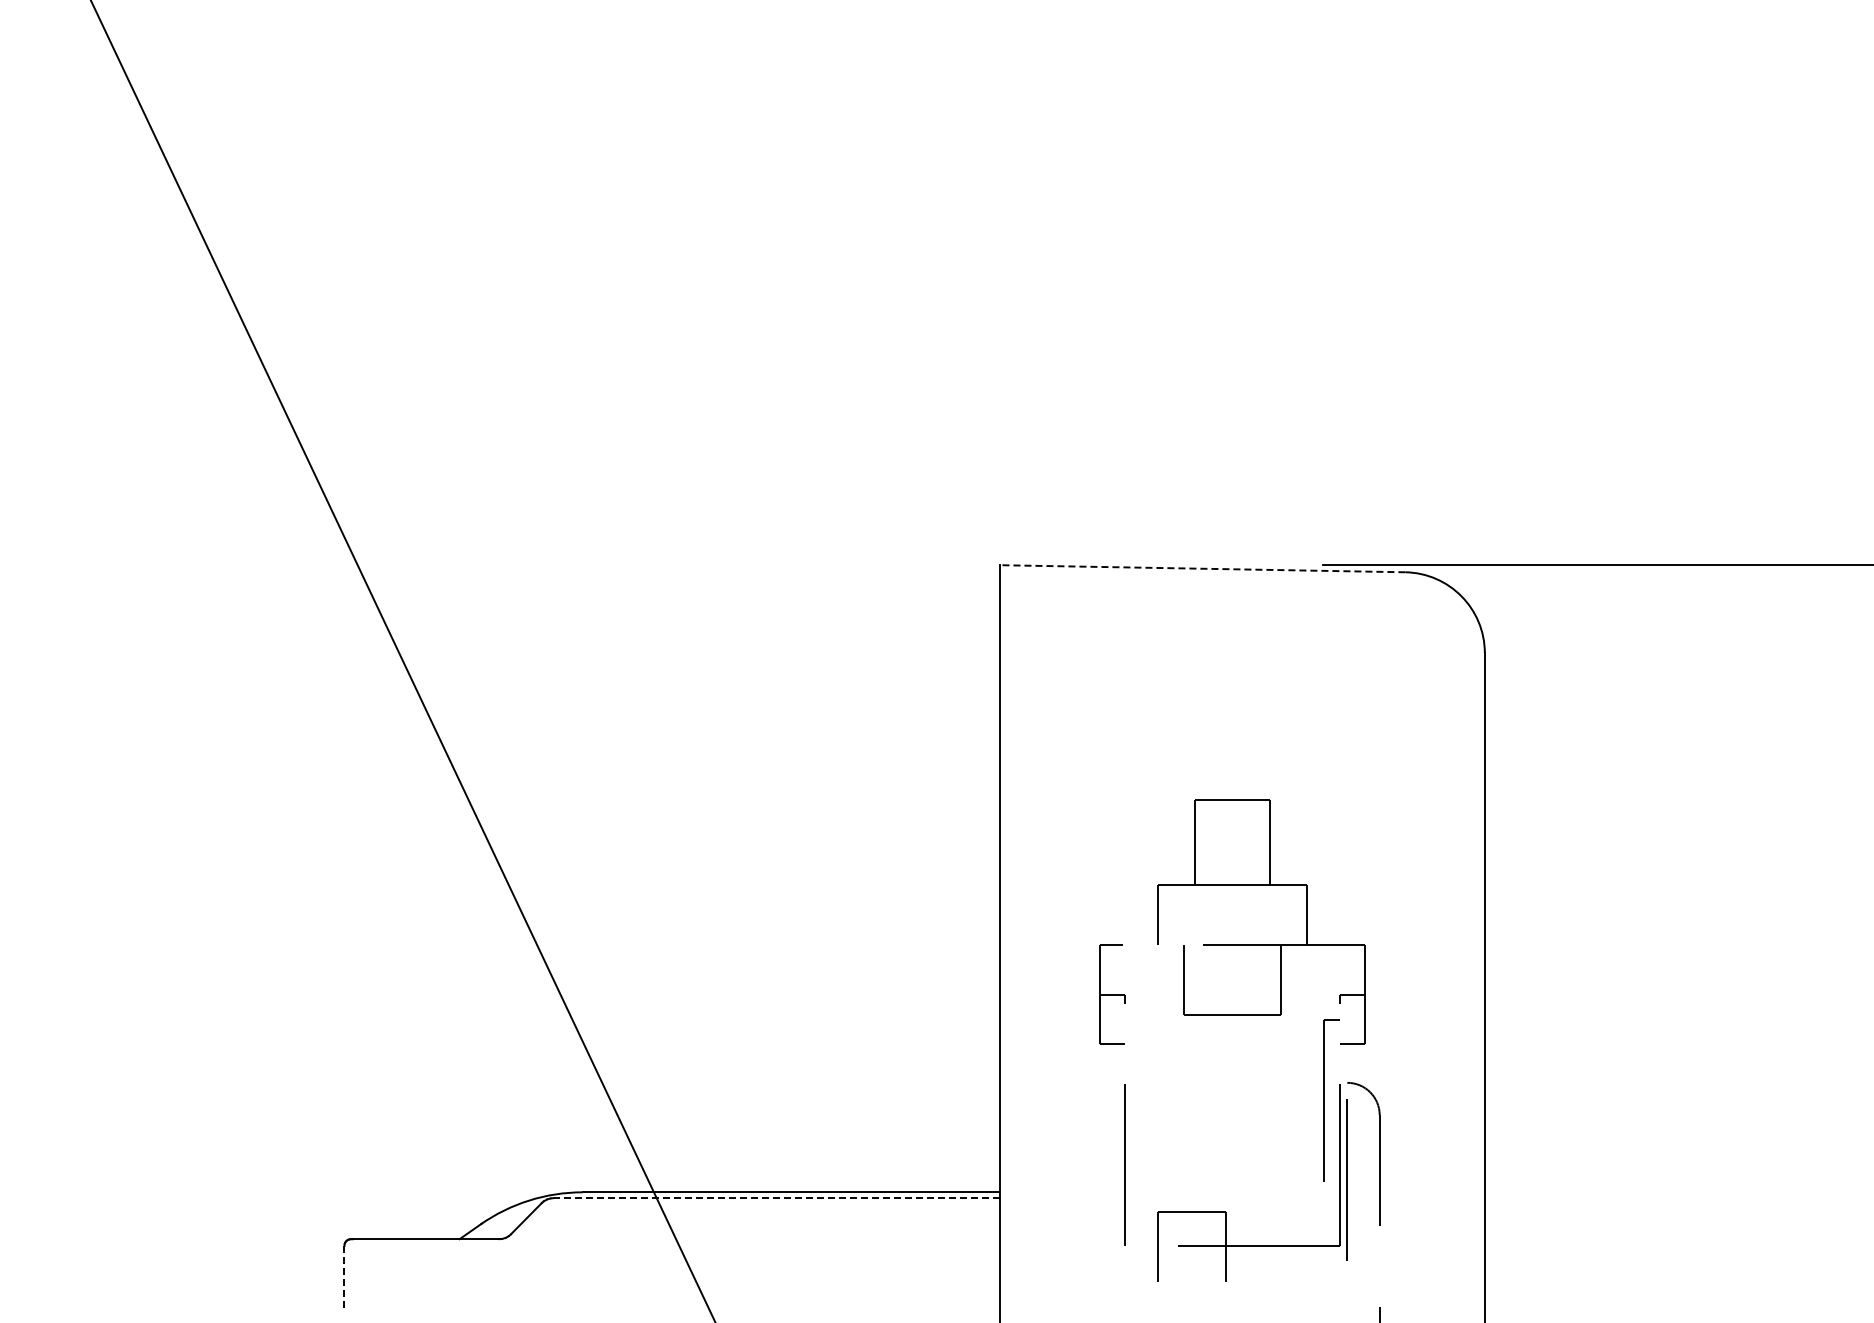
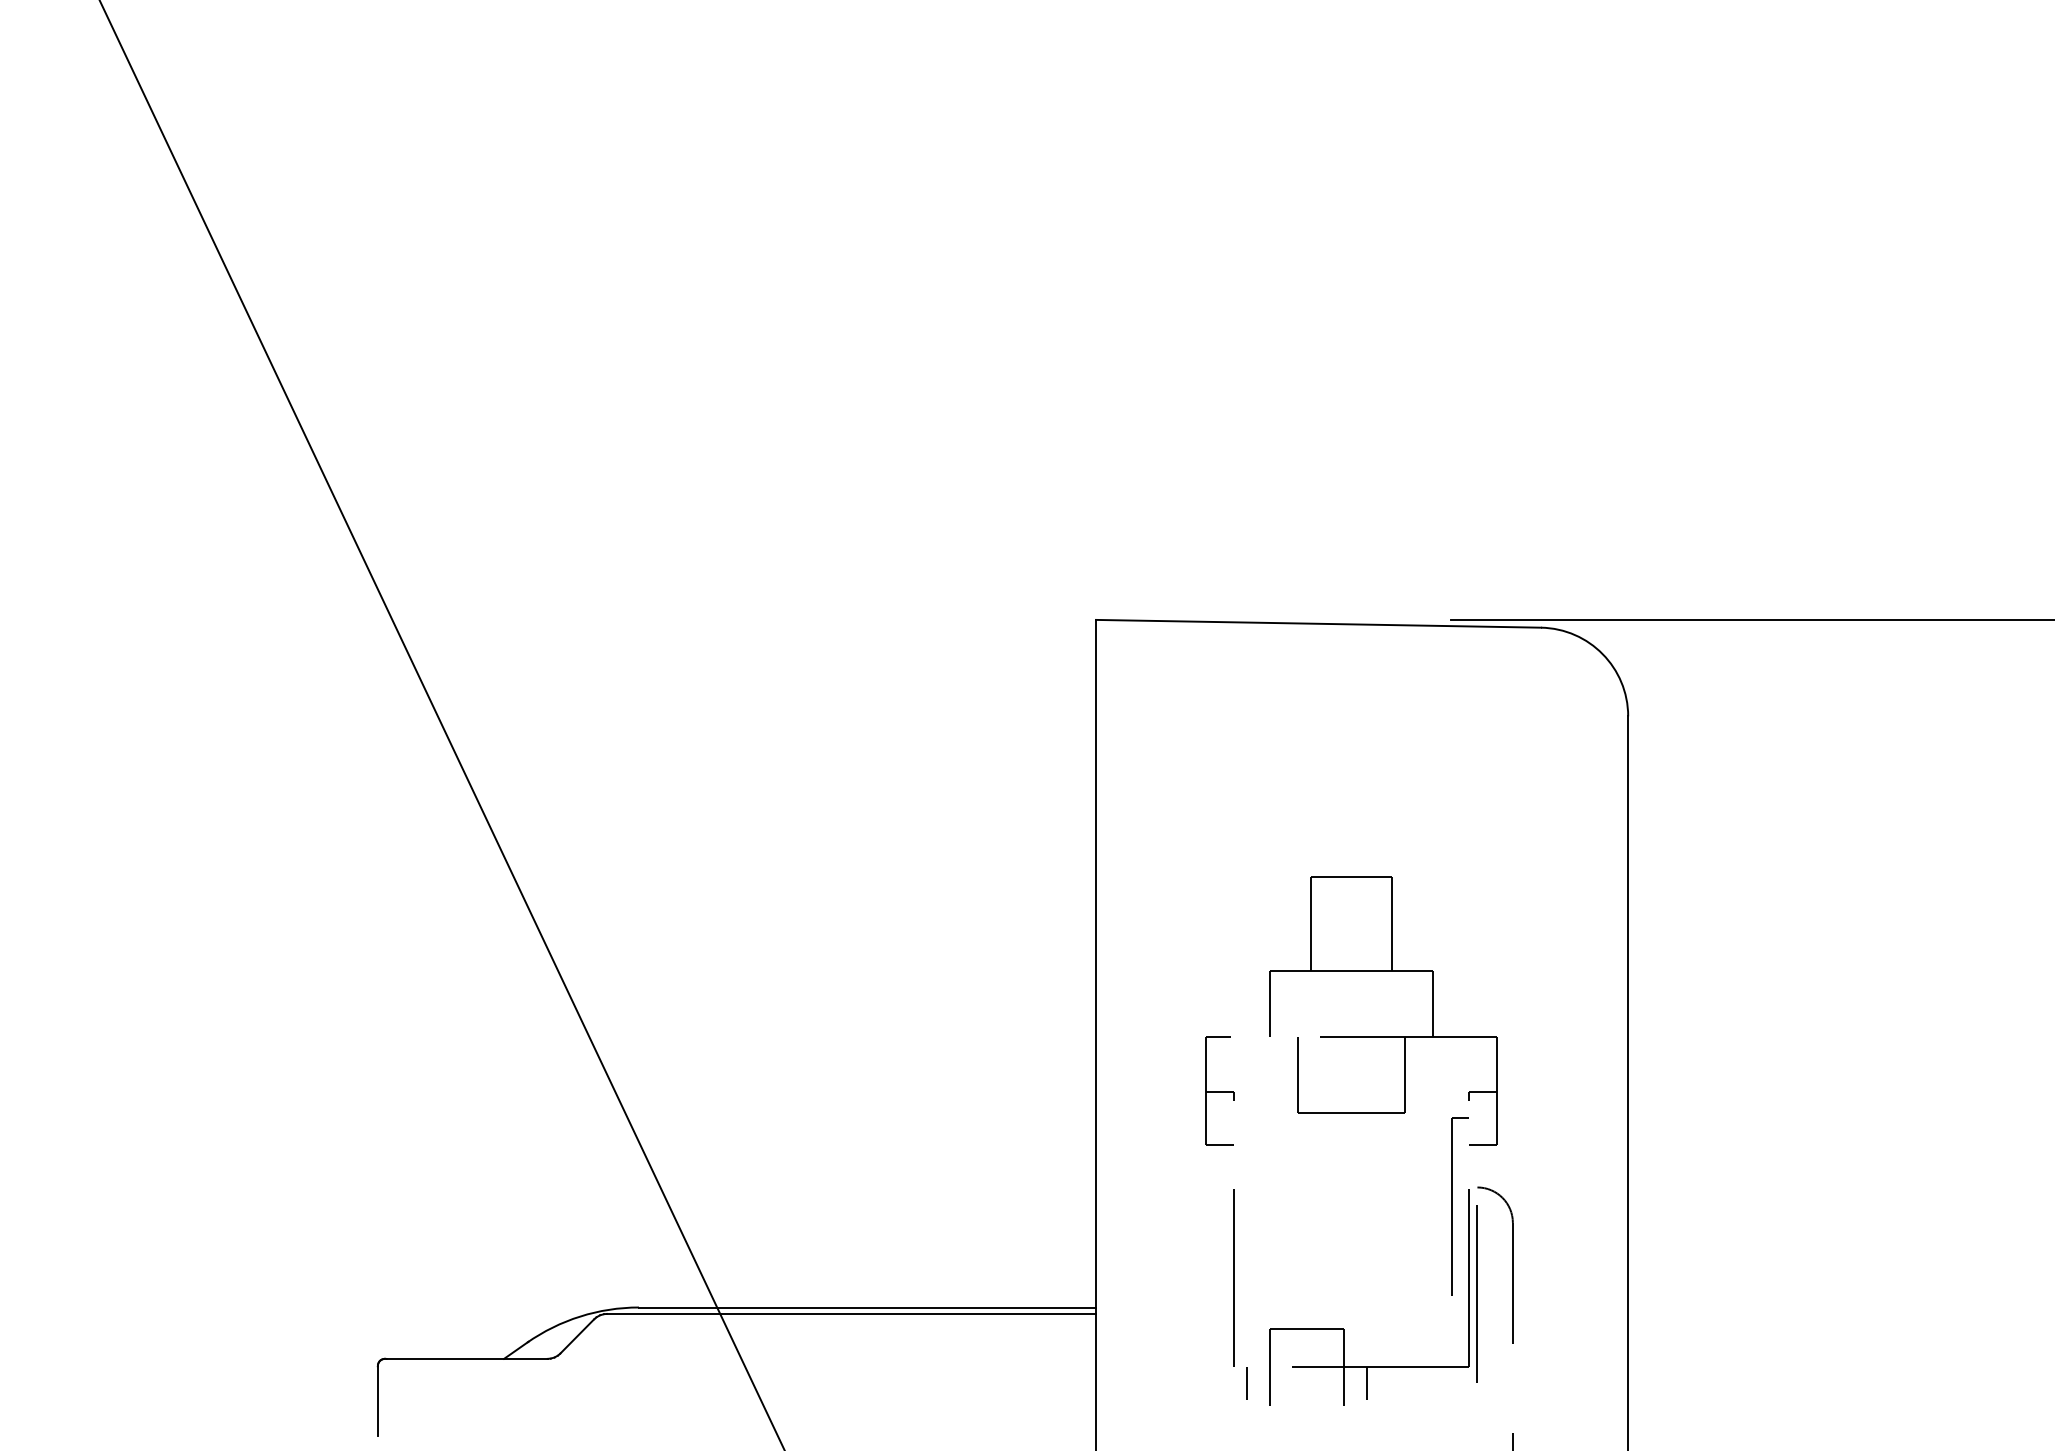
line: (1202, 568) -> (1318, 623), dashed -> solid
line: (775, 1198) -> (850, 1314), dashed -> solid
line: (1137, 1261) -> (1247, 1383), added
line: (1247, 1261) -> (1367, 1383), added
line: (344, 1277) -> (377, 1400), dashed -> solid

